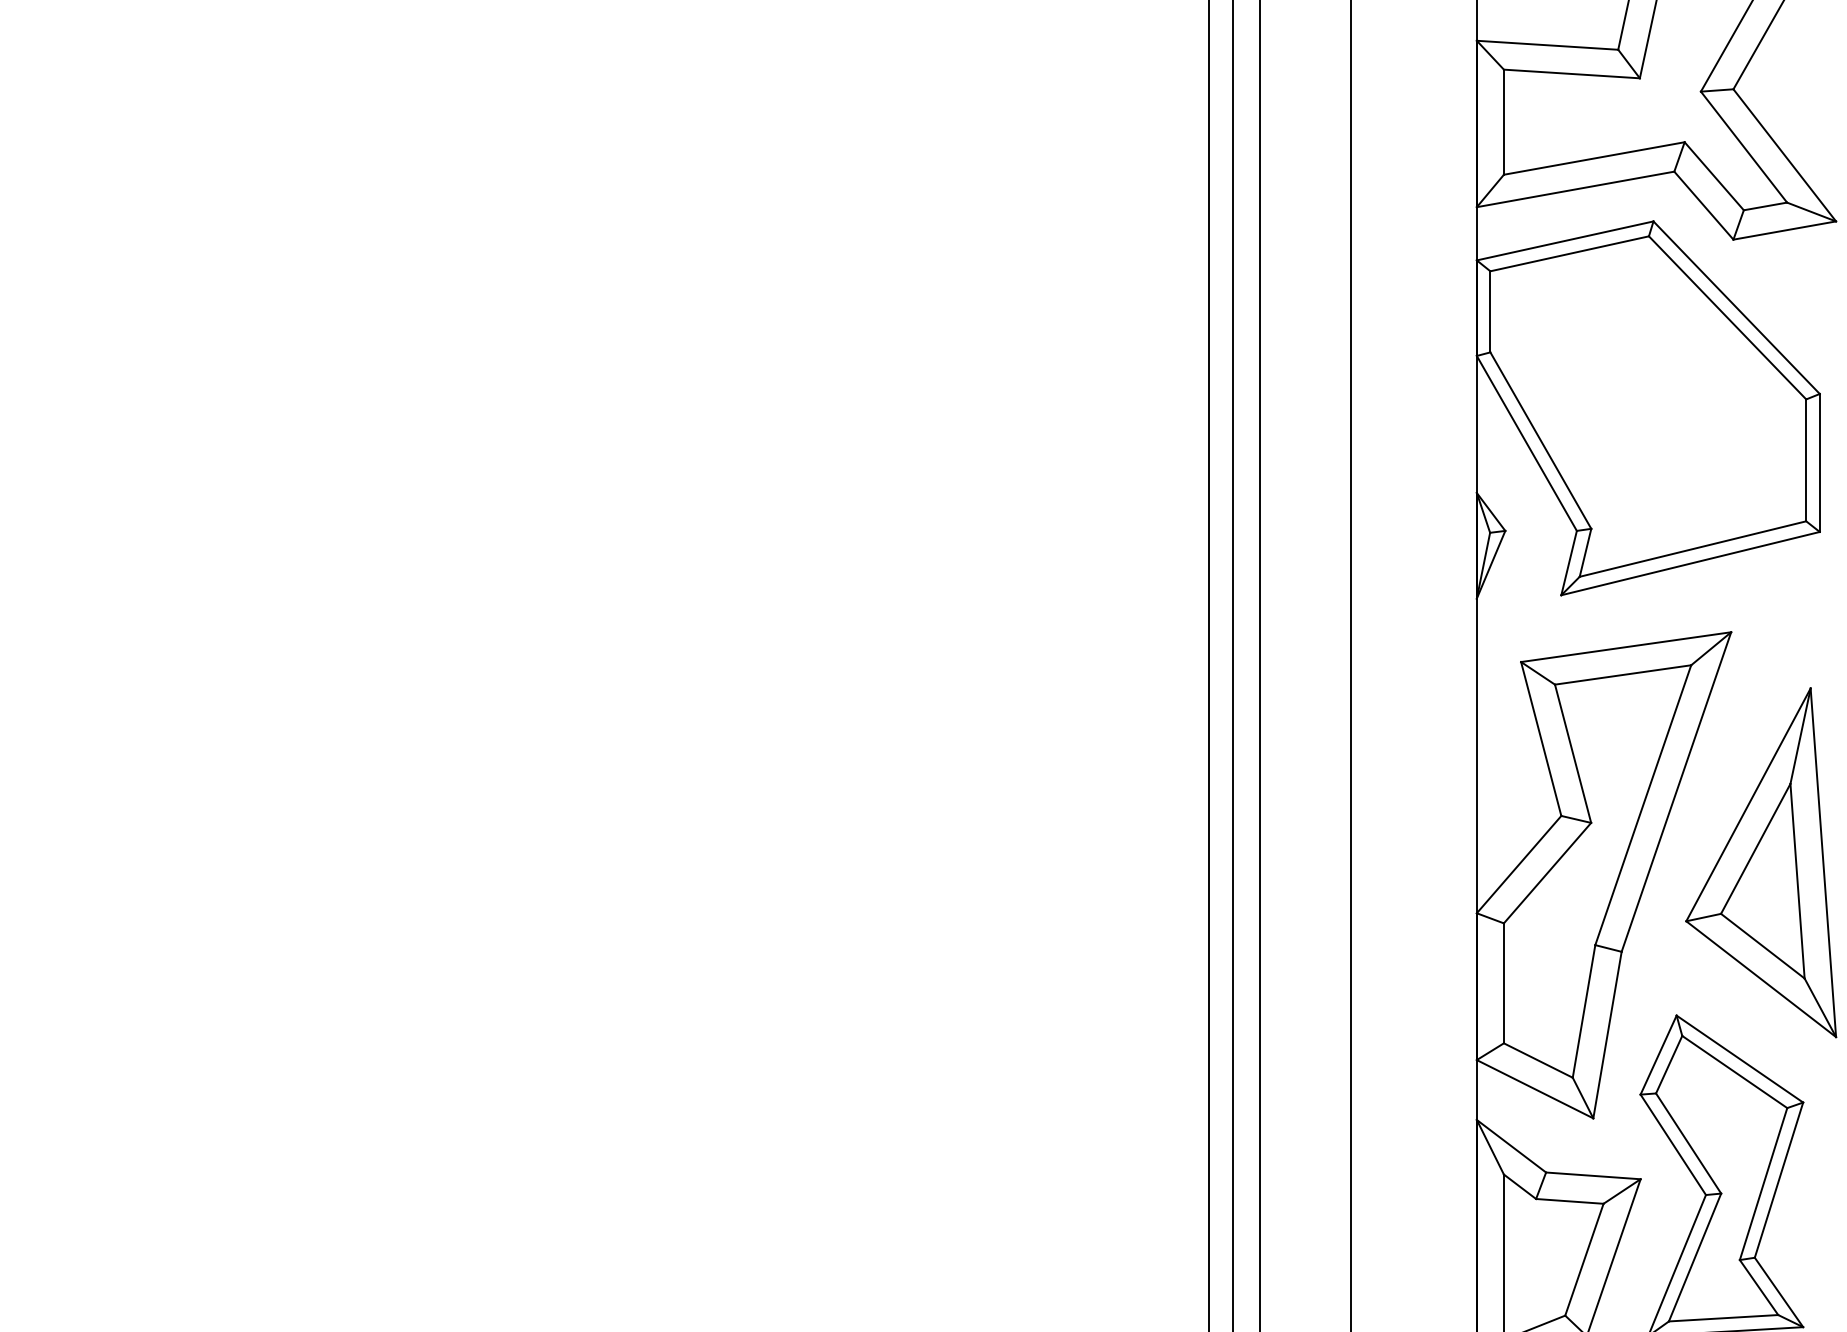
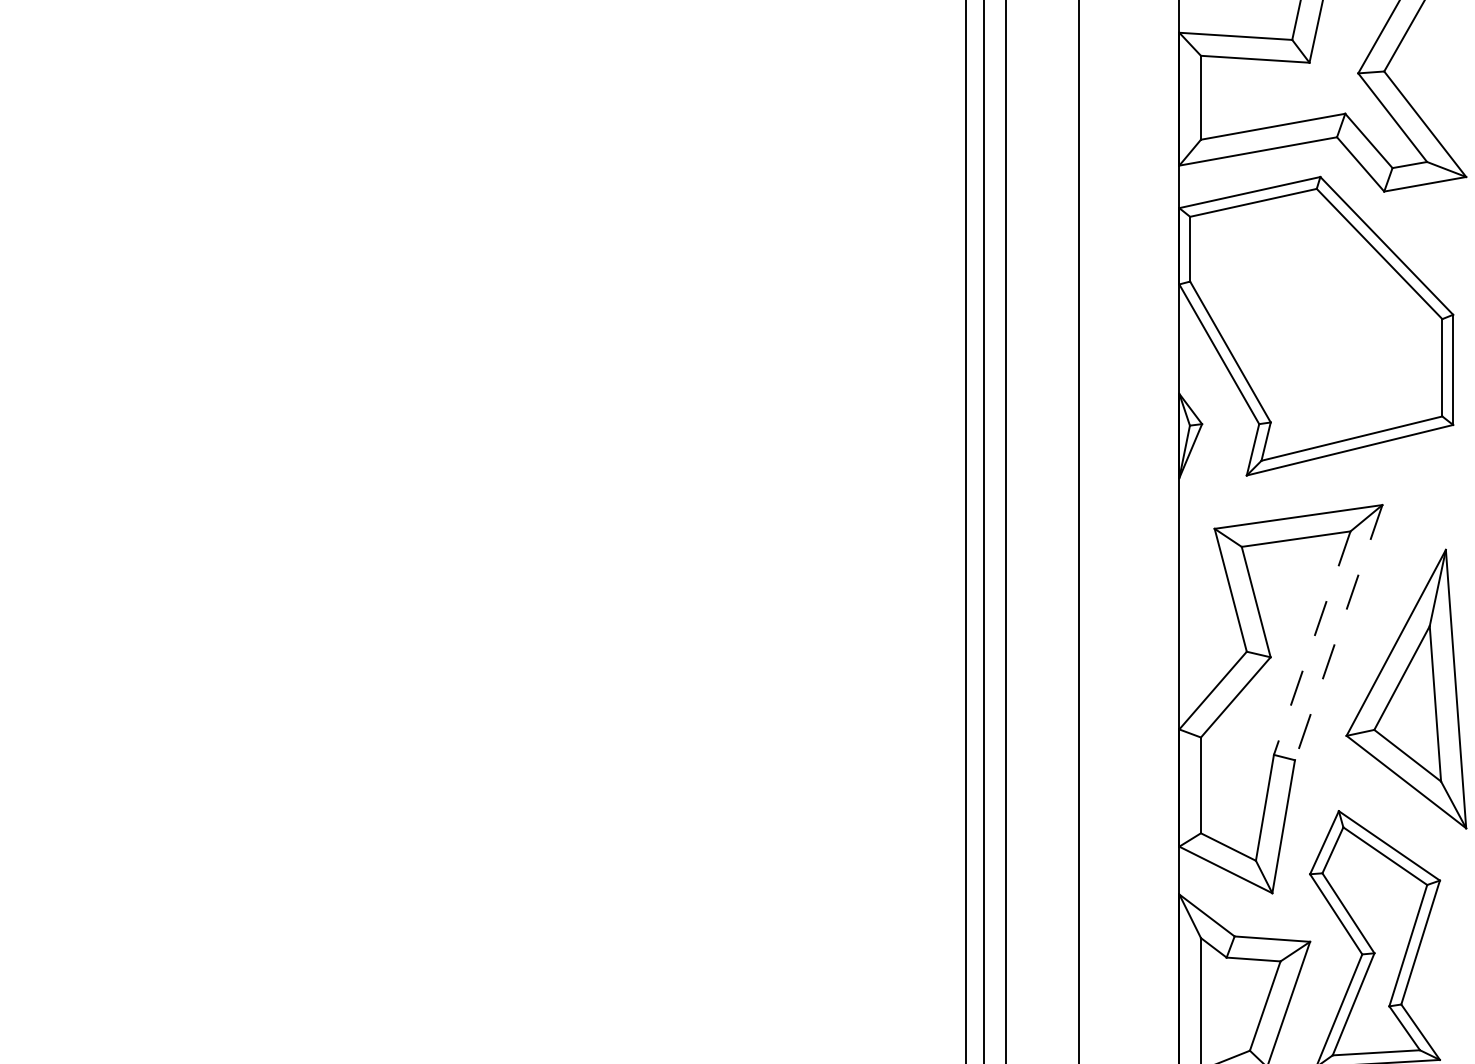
line: (1676, 792) -> (1338, 633), solid -> dashed
line: (1643, 805) -> (1312, 643), solid -> dashed

